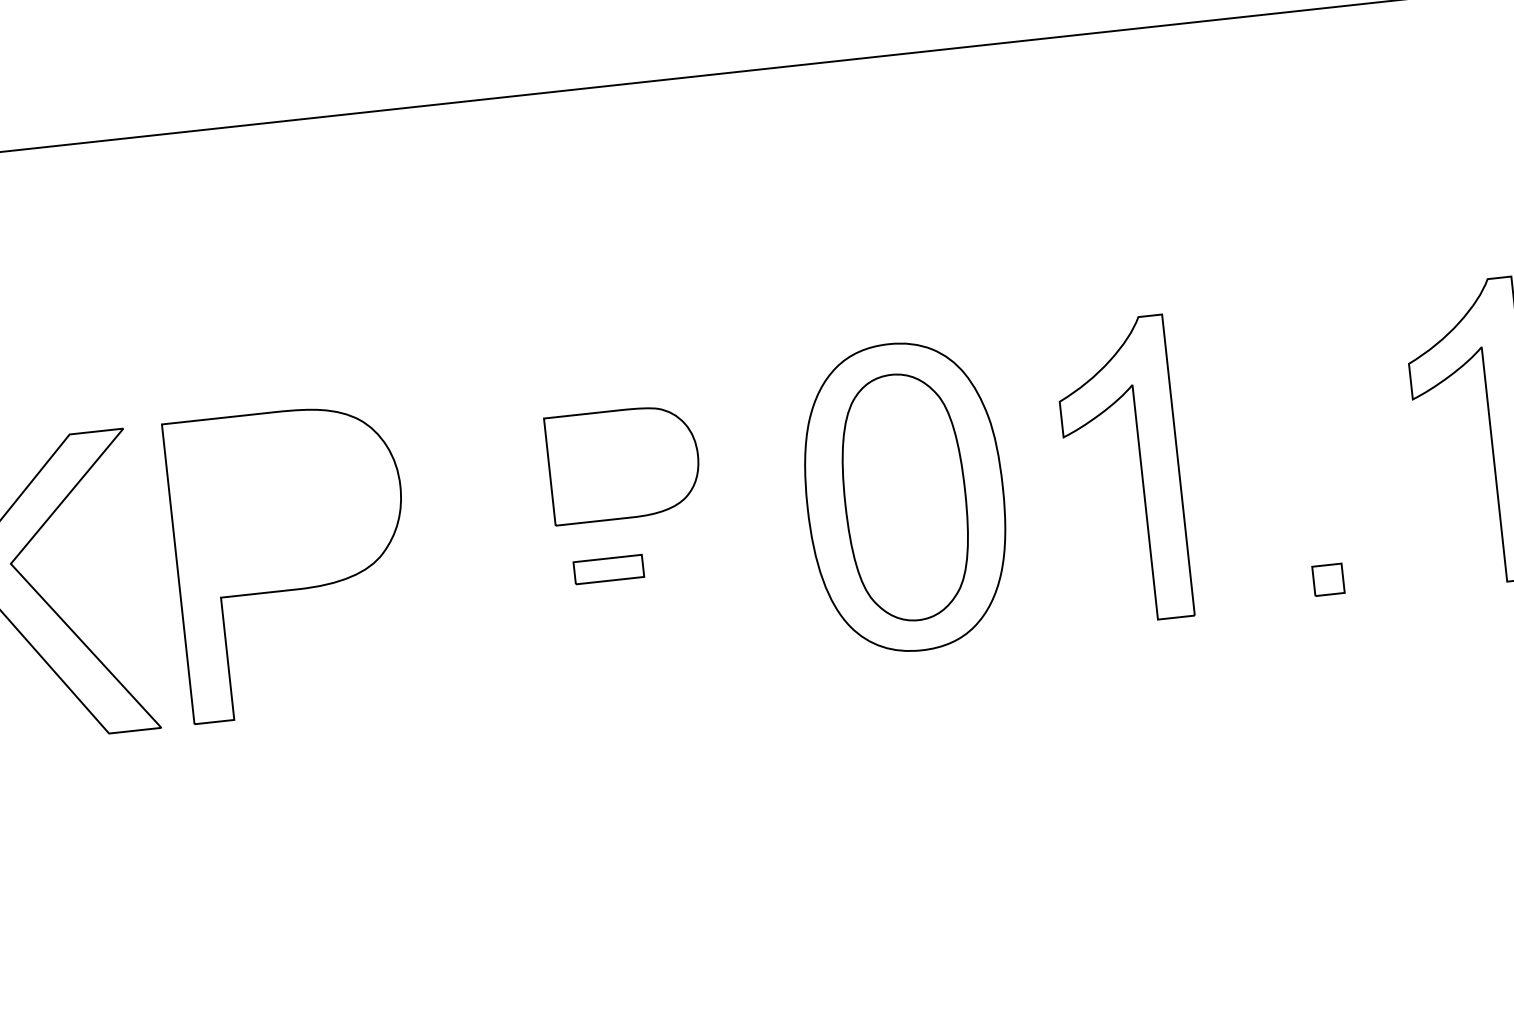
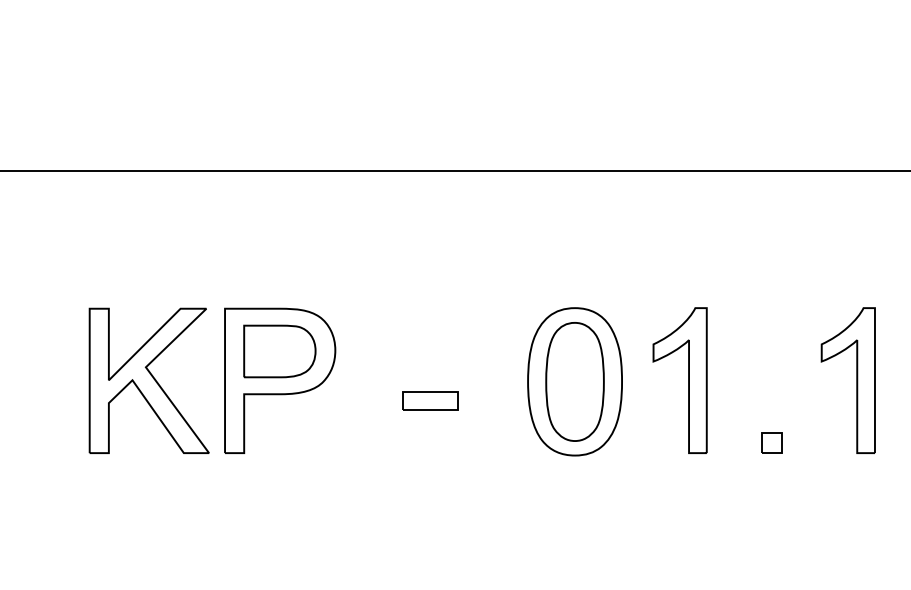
part: (623, 464) -> (279, 351), moved
part: (609, 568) -> (430, 400), size x1.67
part: (1326, 578) -> (771, 442), size x1.43

